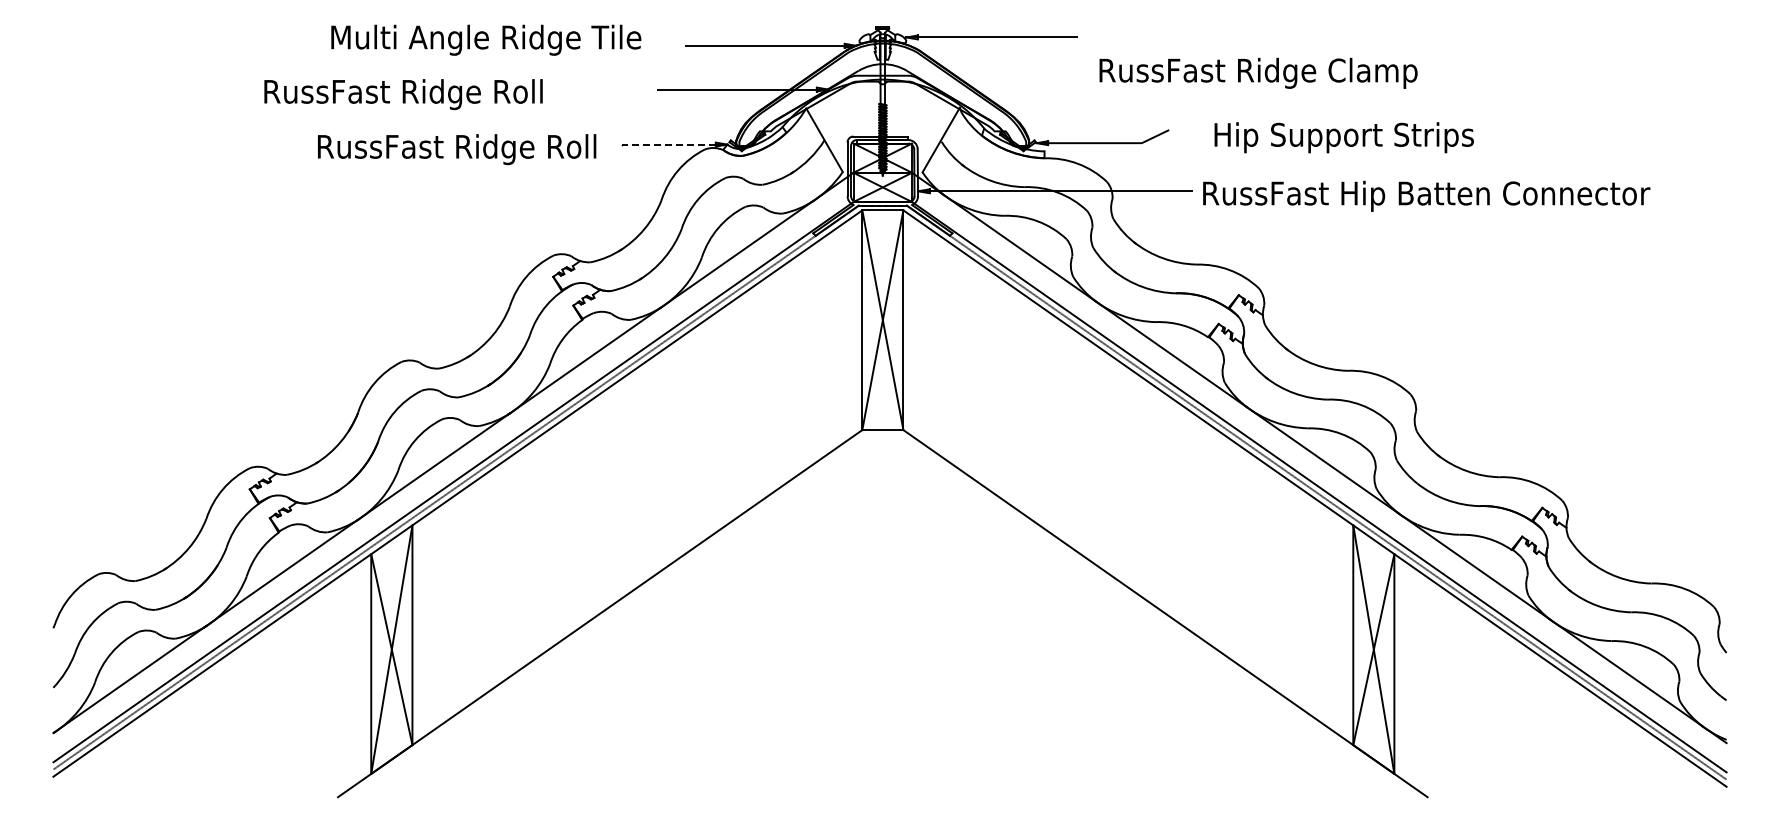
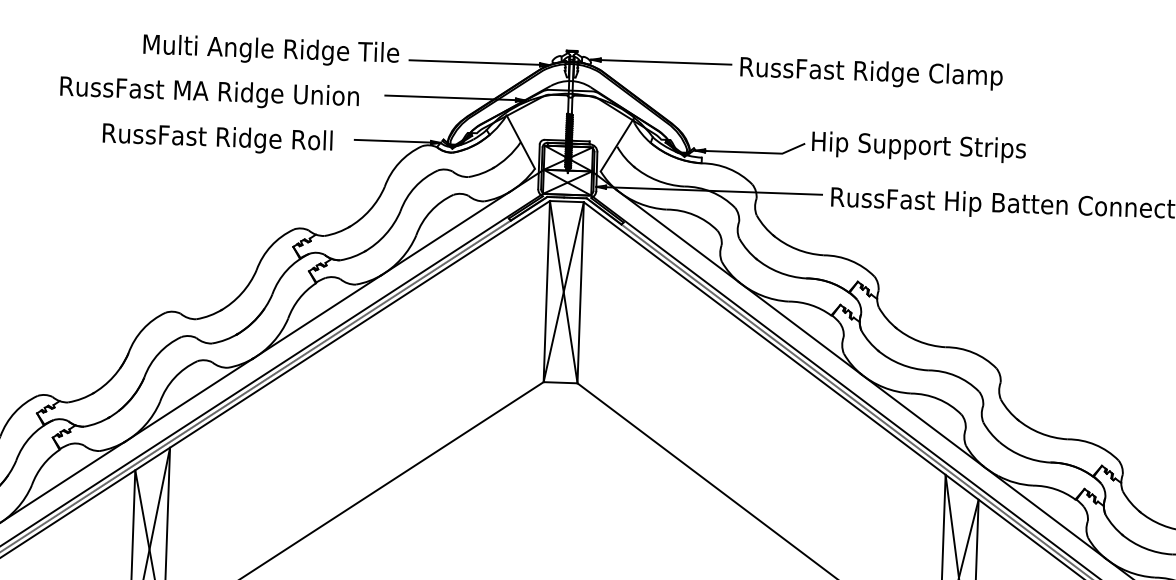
text: (486, 39) -> (271, 50), moved
text: (1258, 73) -> (871, 73), moved
text: (515, 94) -> (267, 95), RussFast Ridge Roll -> RussFast MA Ridge Union
text: (1343, 137) -> (918, 147), moved
line: (667, 144) -> (391, 141), dashed -> solid

